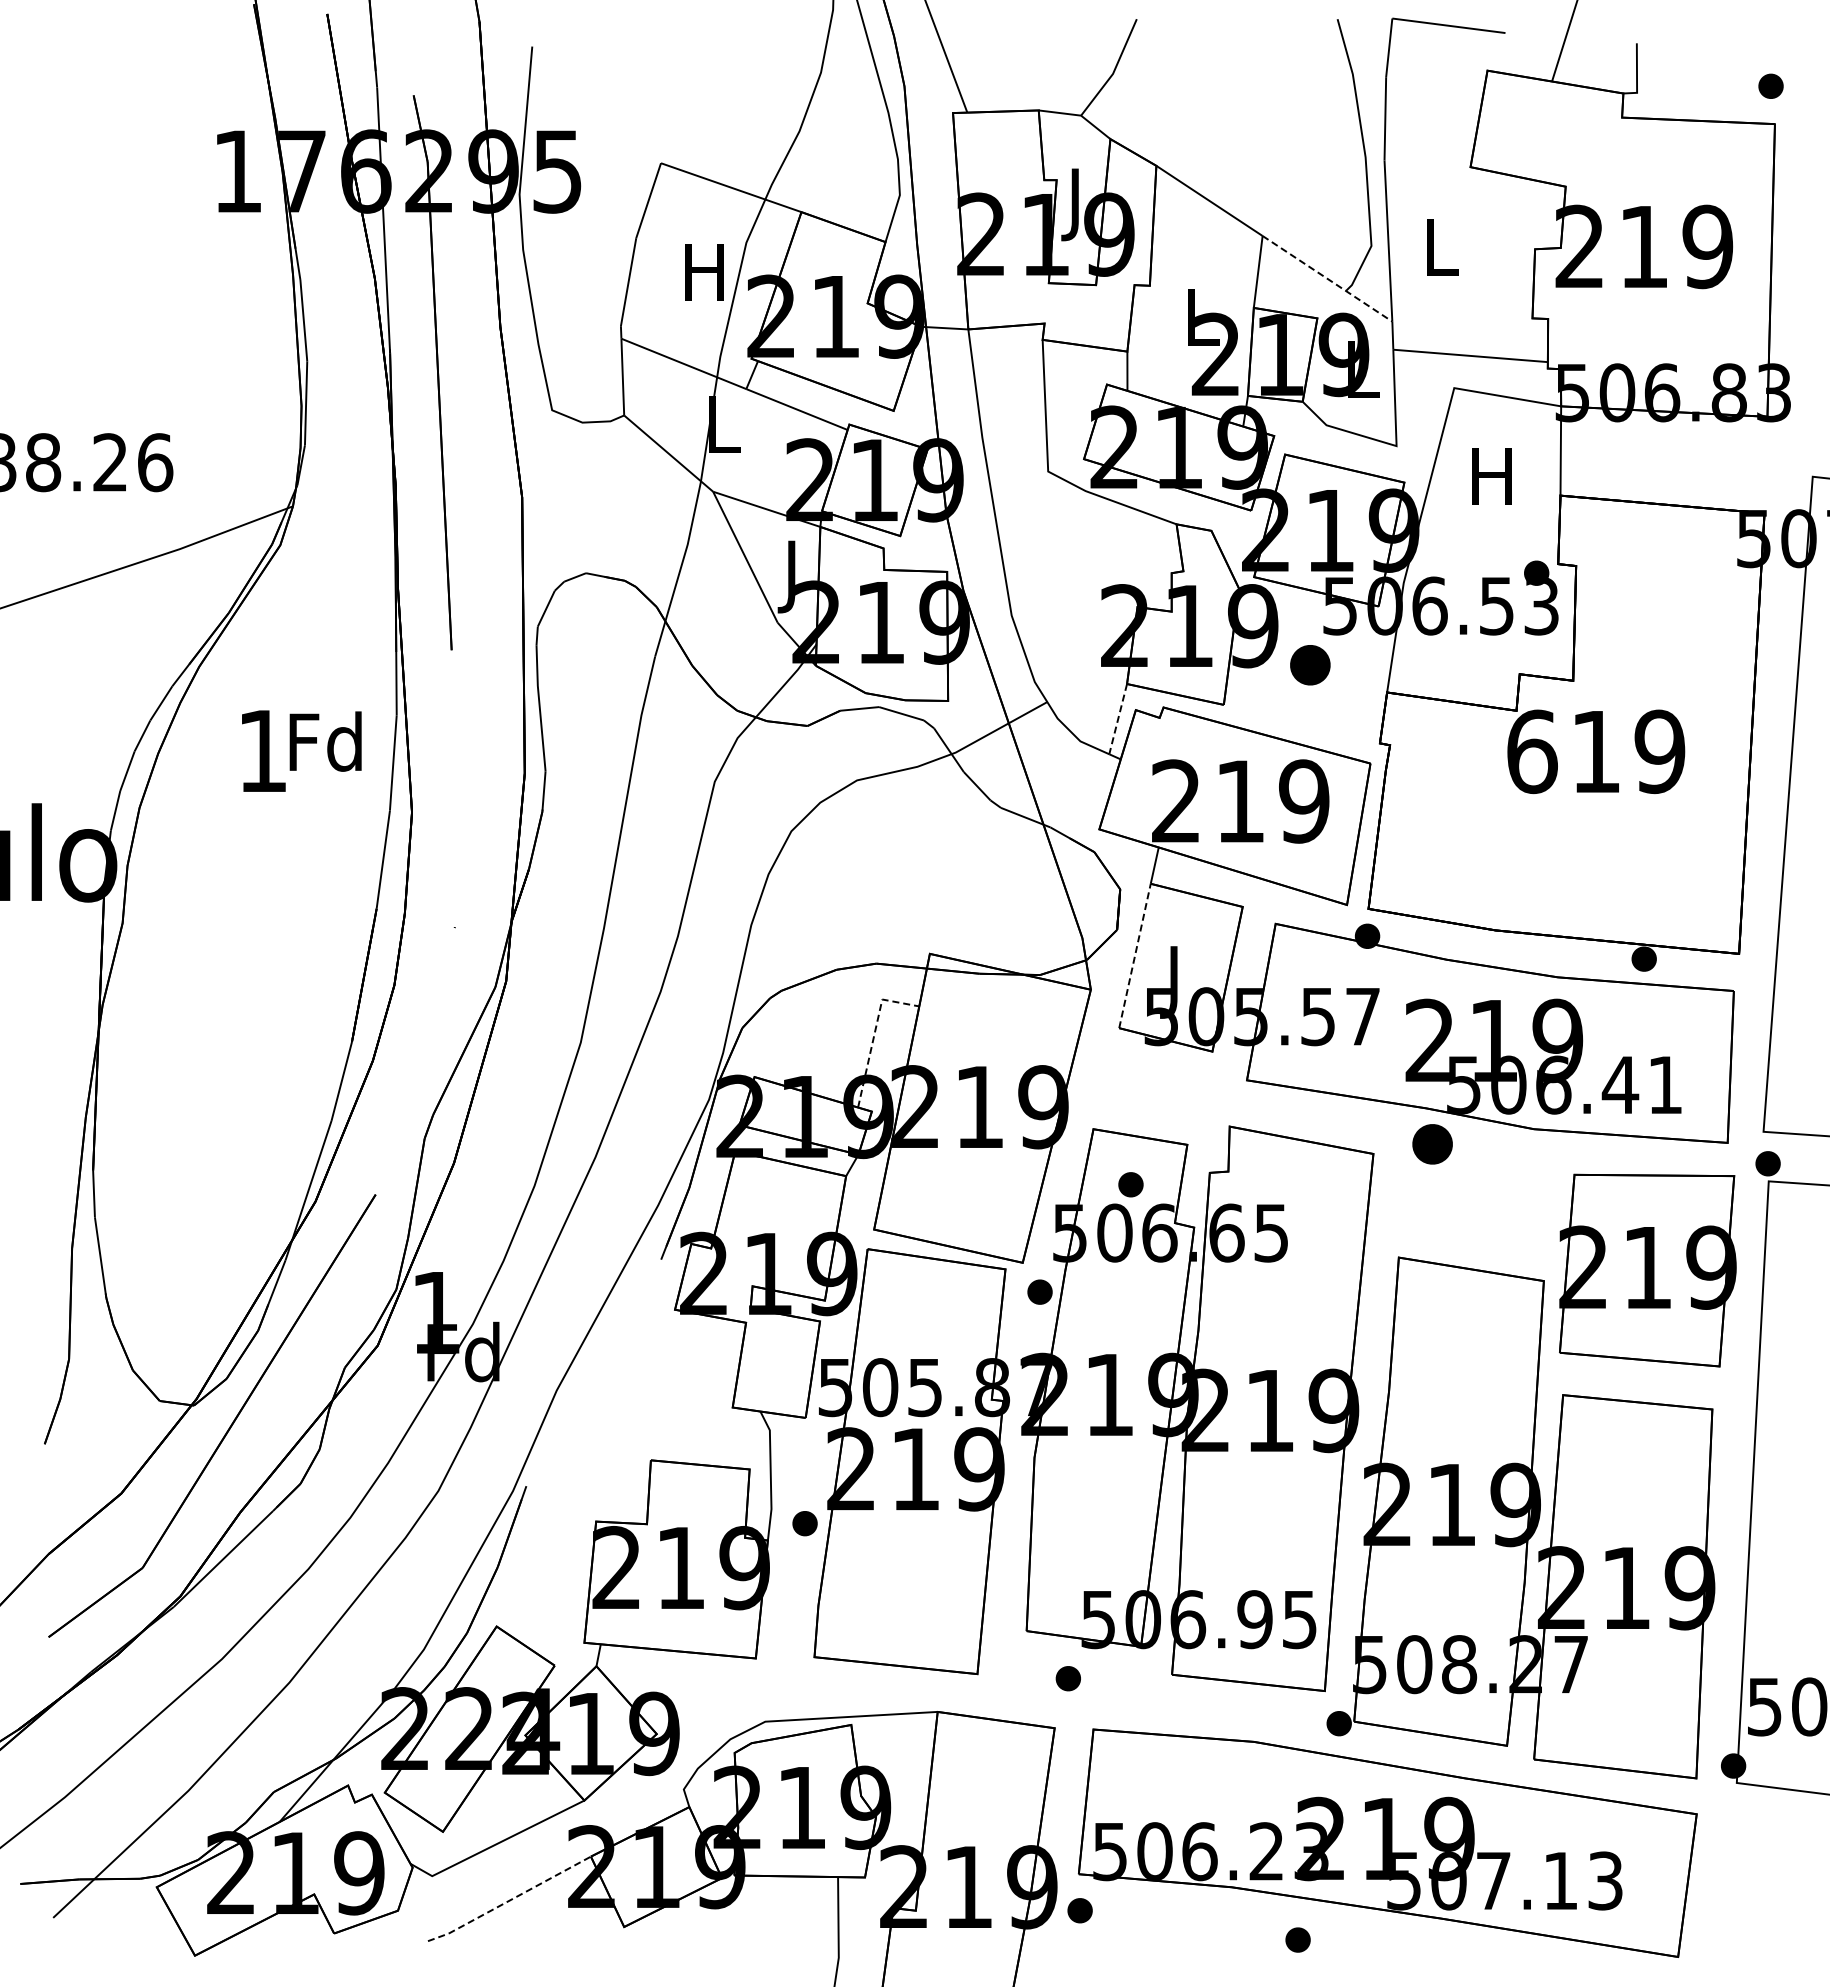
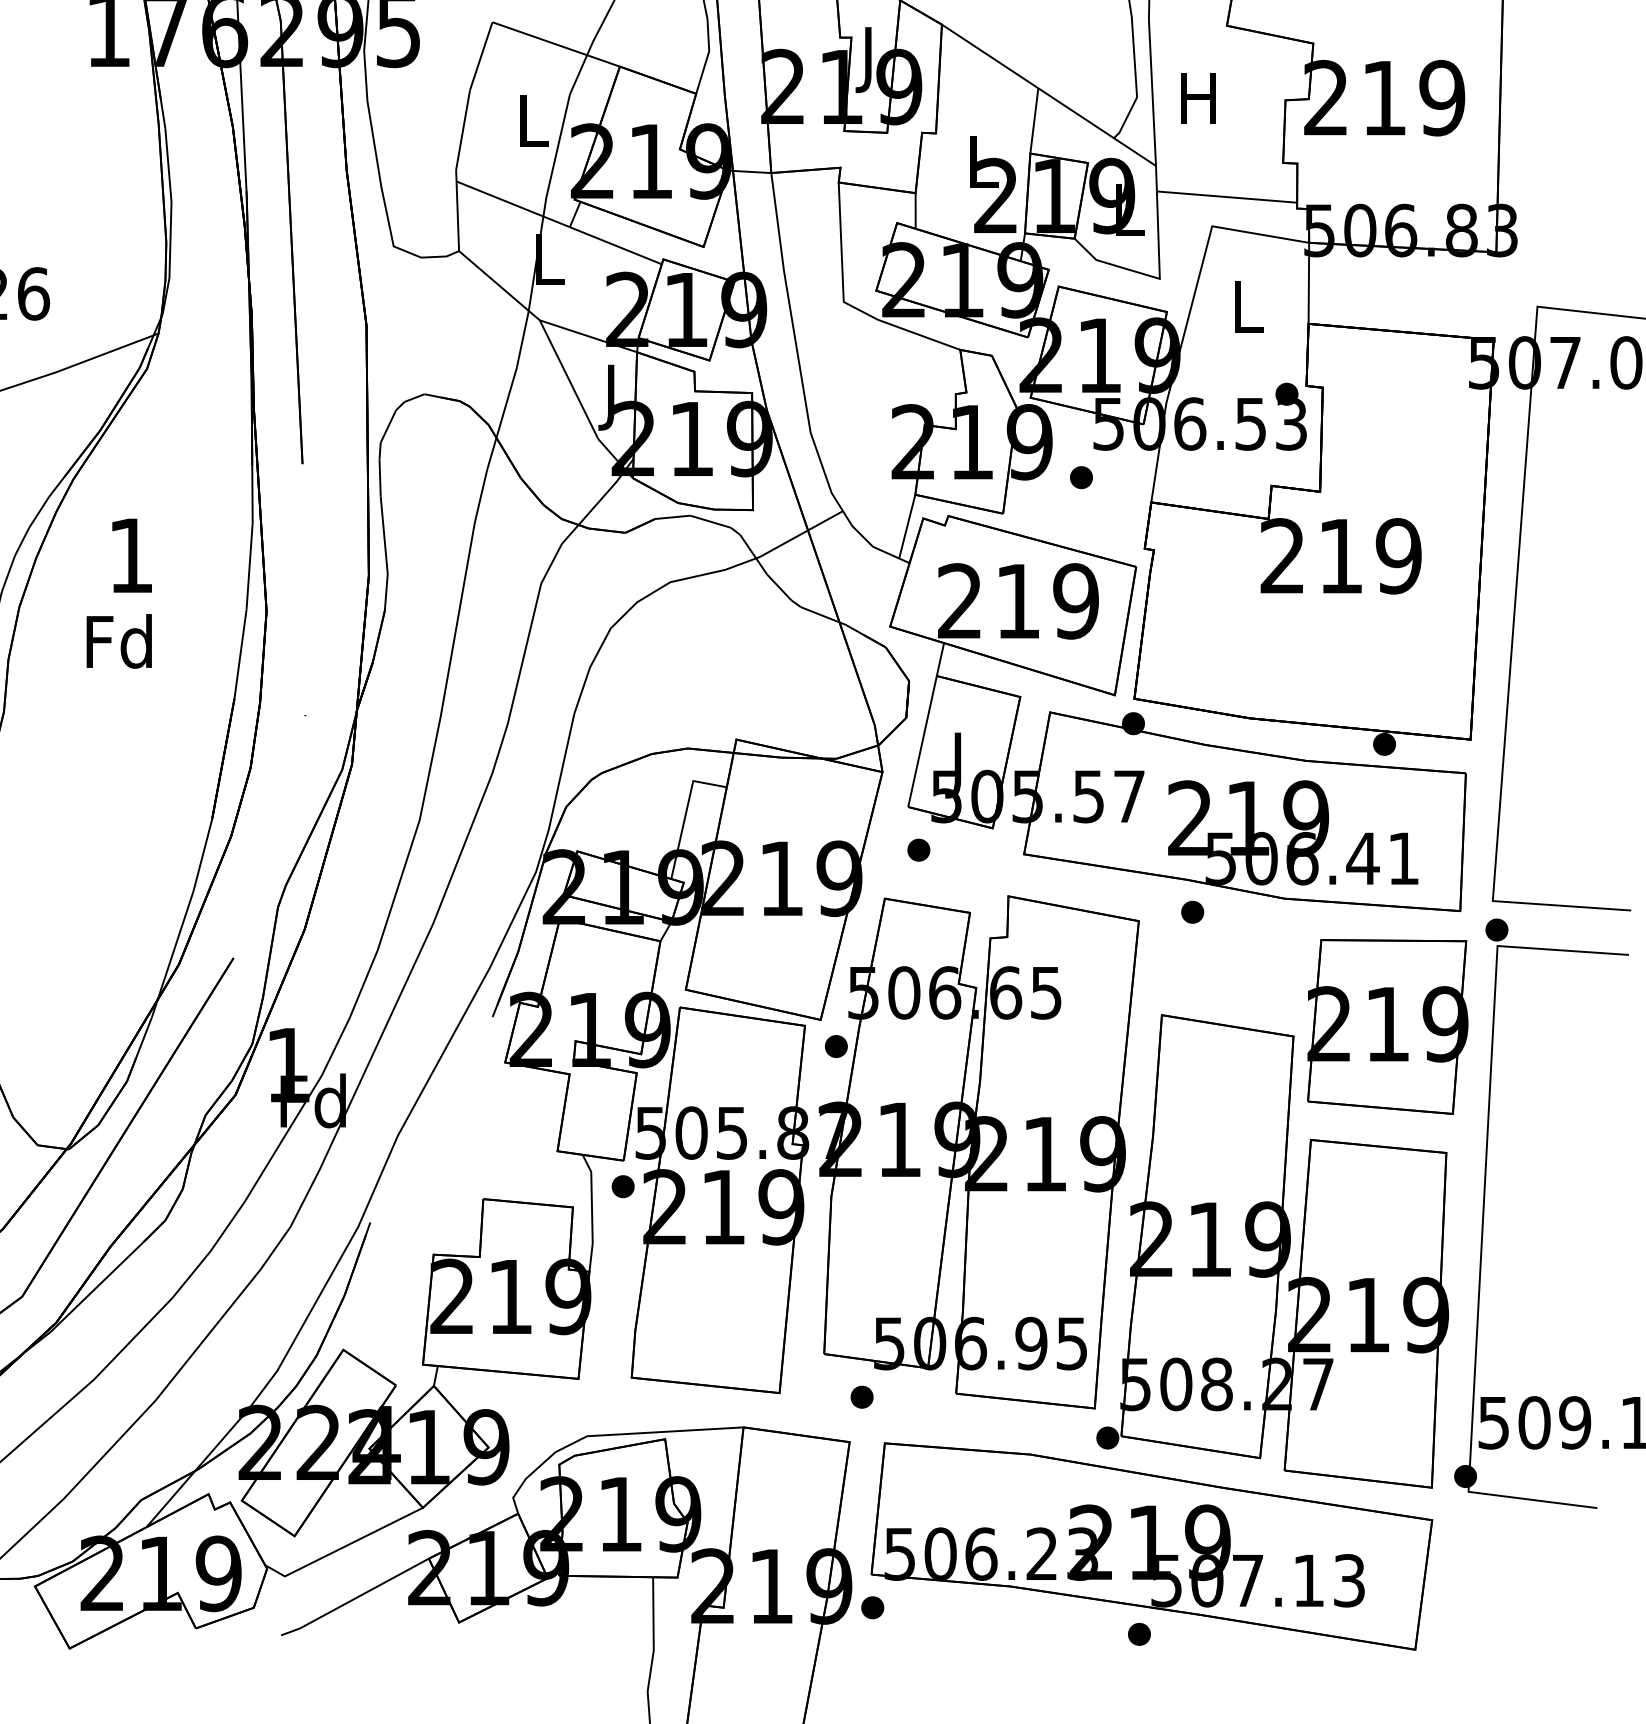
text: (1439, 247) -> (1198, 98), L -> H
text: (704, 272) -> (531, 121), H -> L
line: (1327, 278) -> (1097, 126), dashed -> solid
text: (1491, 476) -> (1245, 306), H -> L
part: (1309, 664) -> (1080, 477), size x0.62
line: (1118, 719) -> (907, 526), dashed -> solid
text: (325, 741) -> (119, 641), moved
text: (1532, 751) -> (1283, 555), 619 -> 219
line: (1135, 956) -> (922, 741), dashed -> solid
line: (874, 1034) -> (686, 812), dashed -> solid
part: (1432, 1143) -> (1192, 911), size x0.62
part: (1130, 1184) -> (918, 849), moved
part: (804, 1523) -> (622, 1186), moved
line: (509, 1900) -> (355, 1598), dashed -> solid
part: (1297, 1939) -> (1138, 1633), moved

